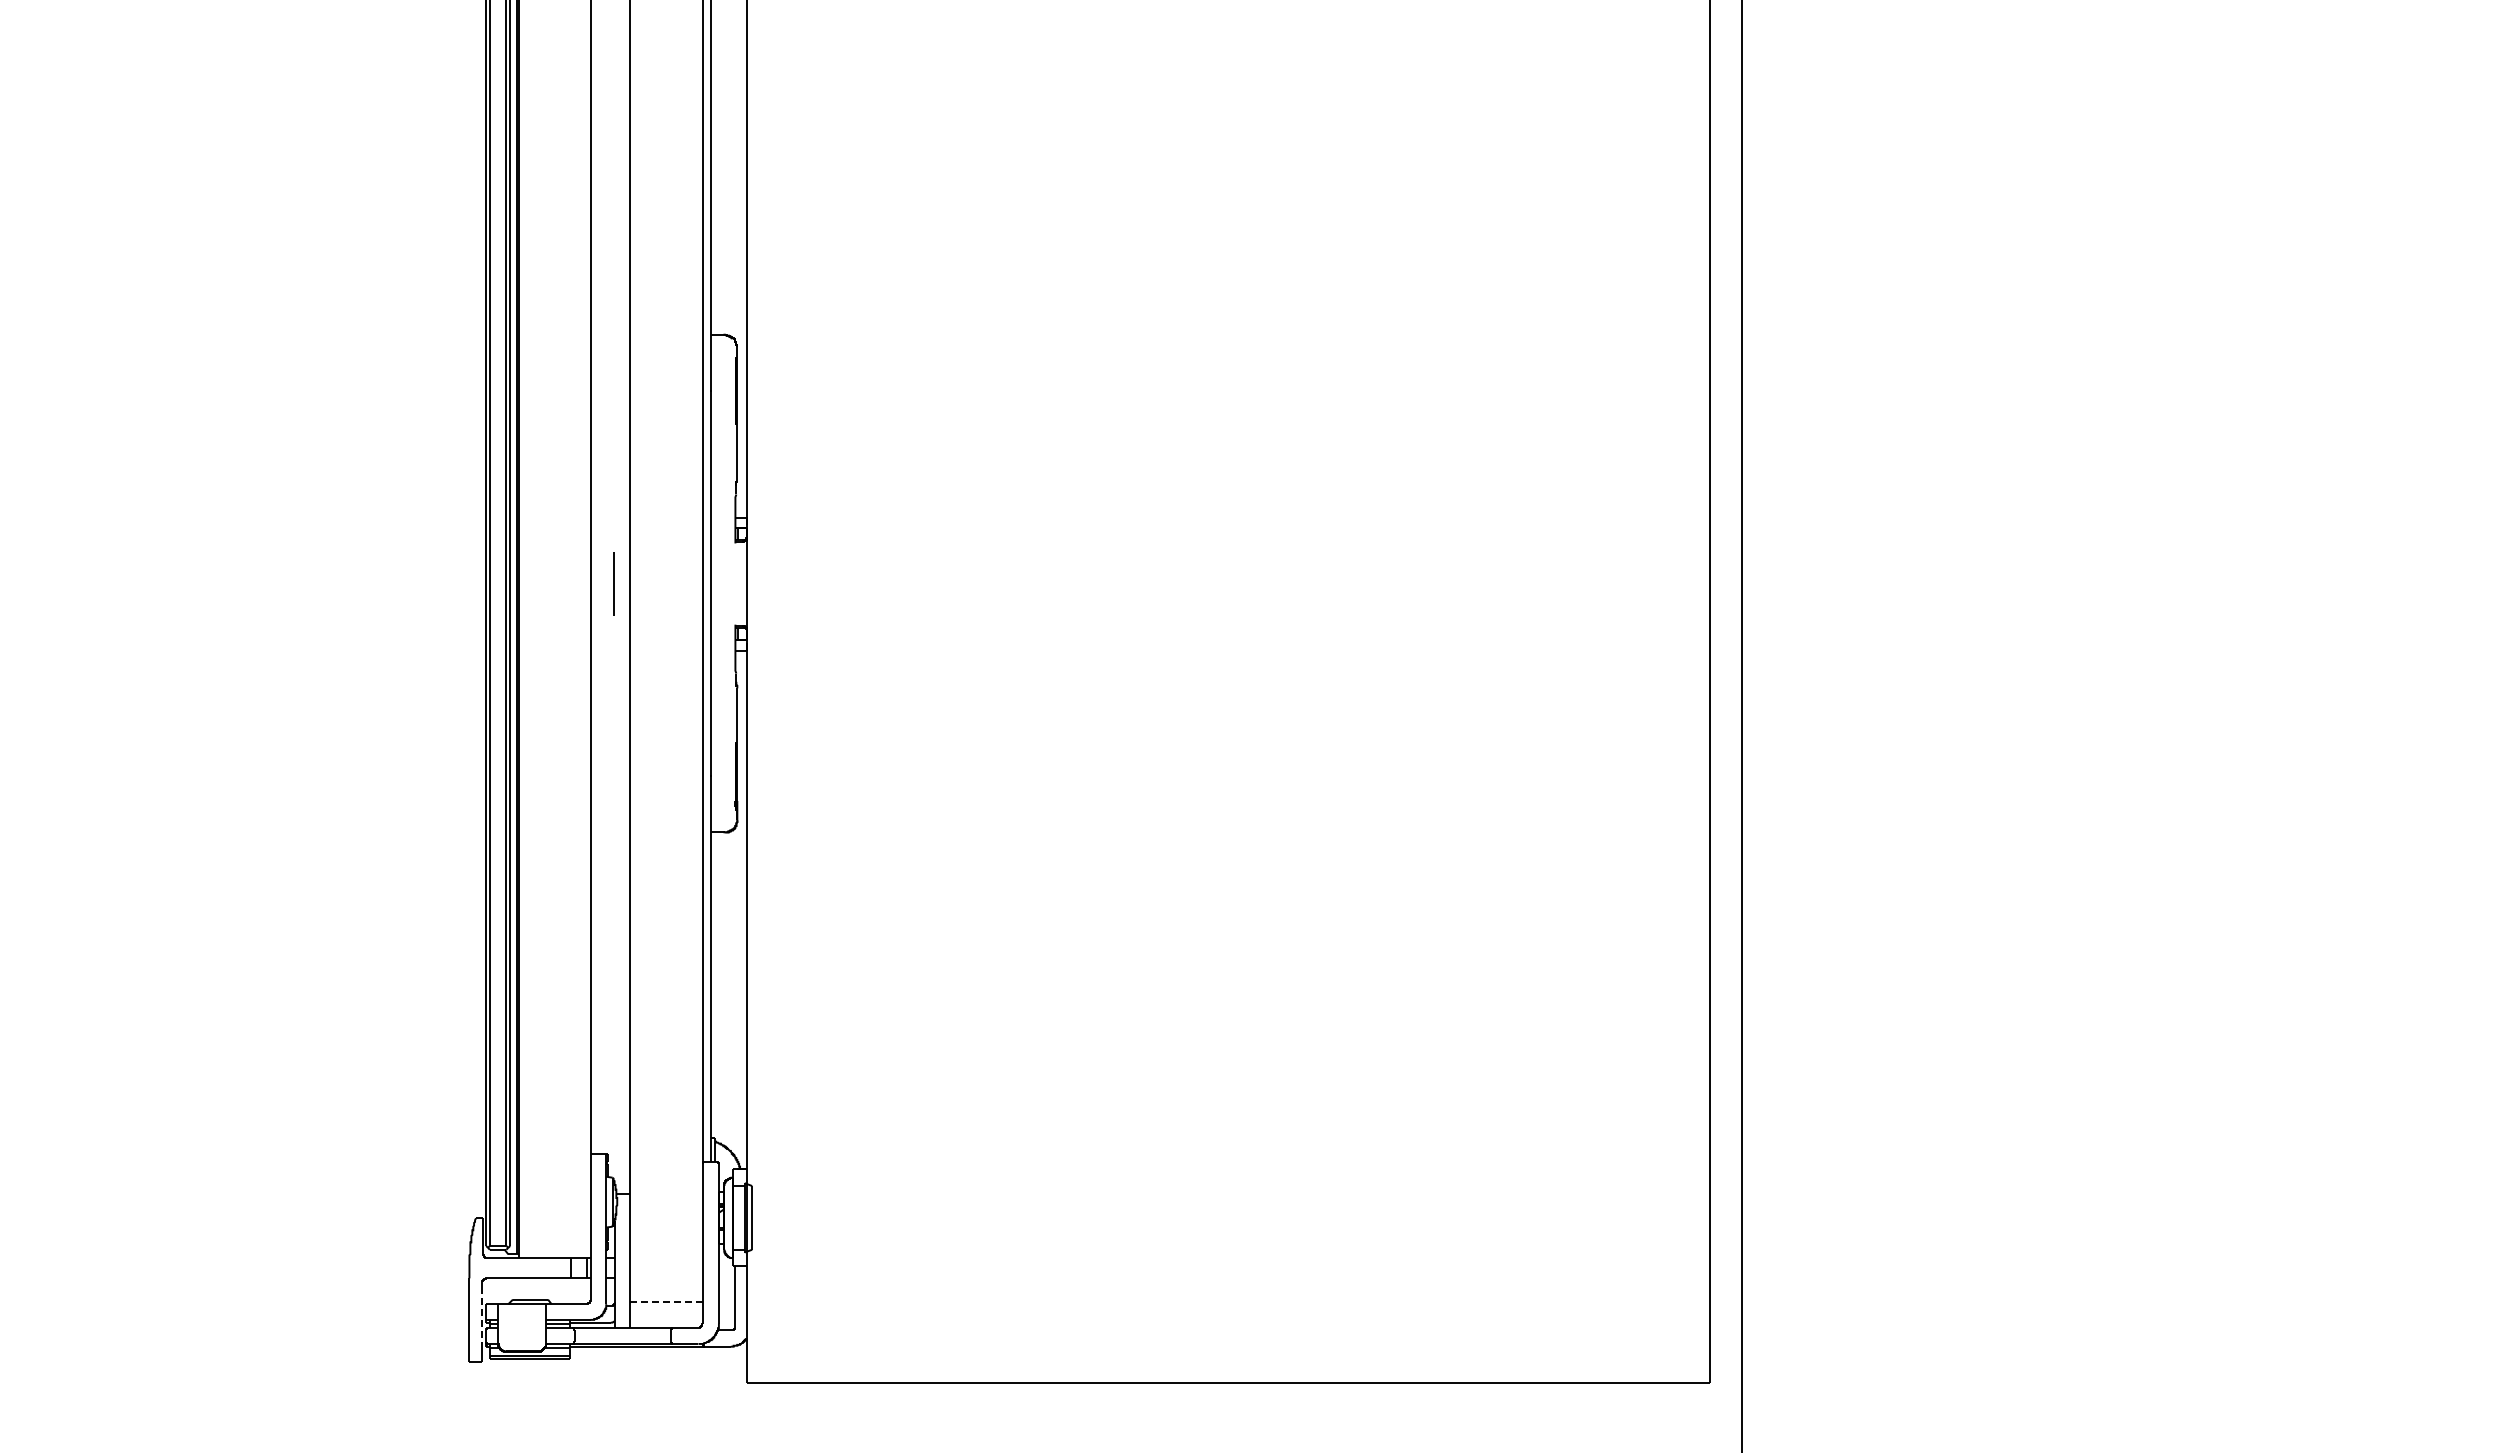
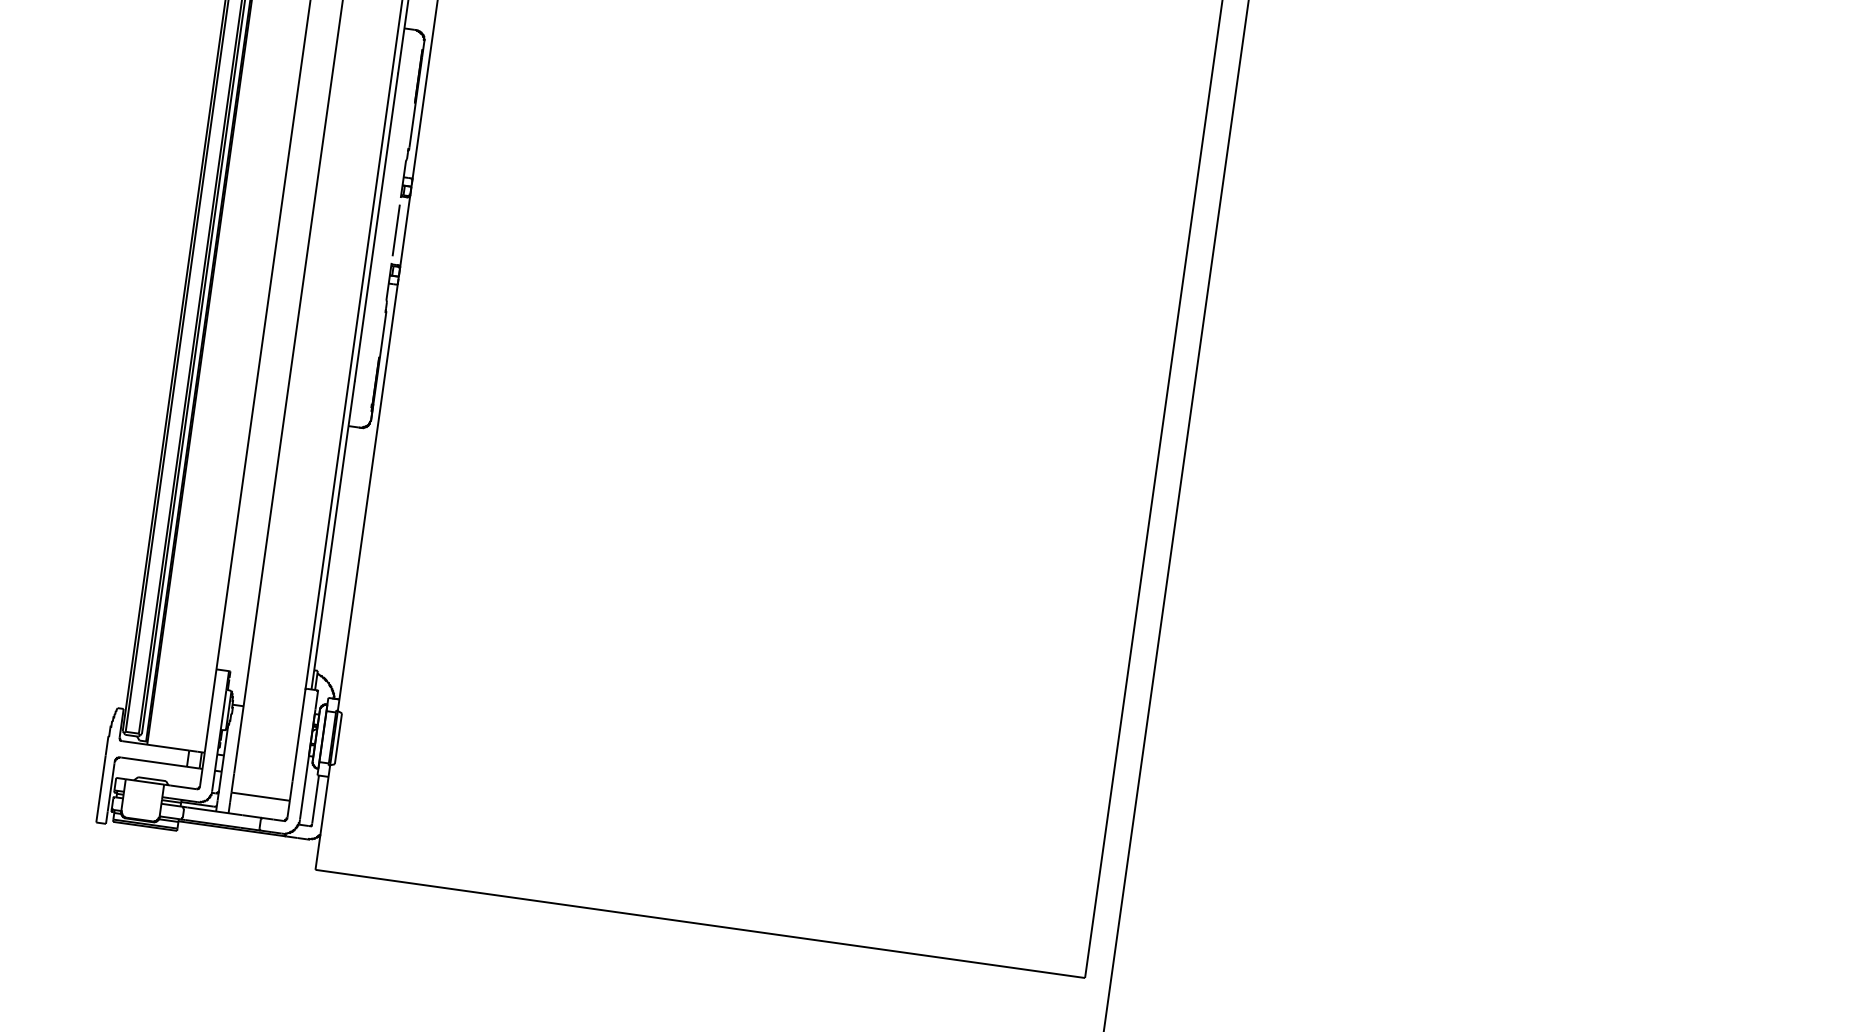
line: (613, 583) -> (395, 229), moved
line: (666, 1302) -> (260, 796), dashed -> solid
line: (481, 1317) -> (110, 788), dashed -> solid

